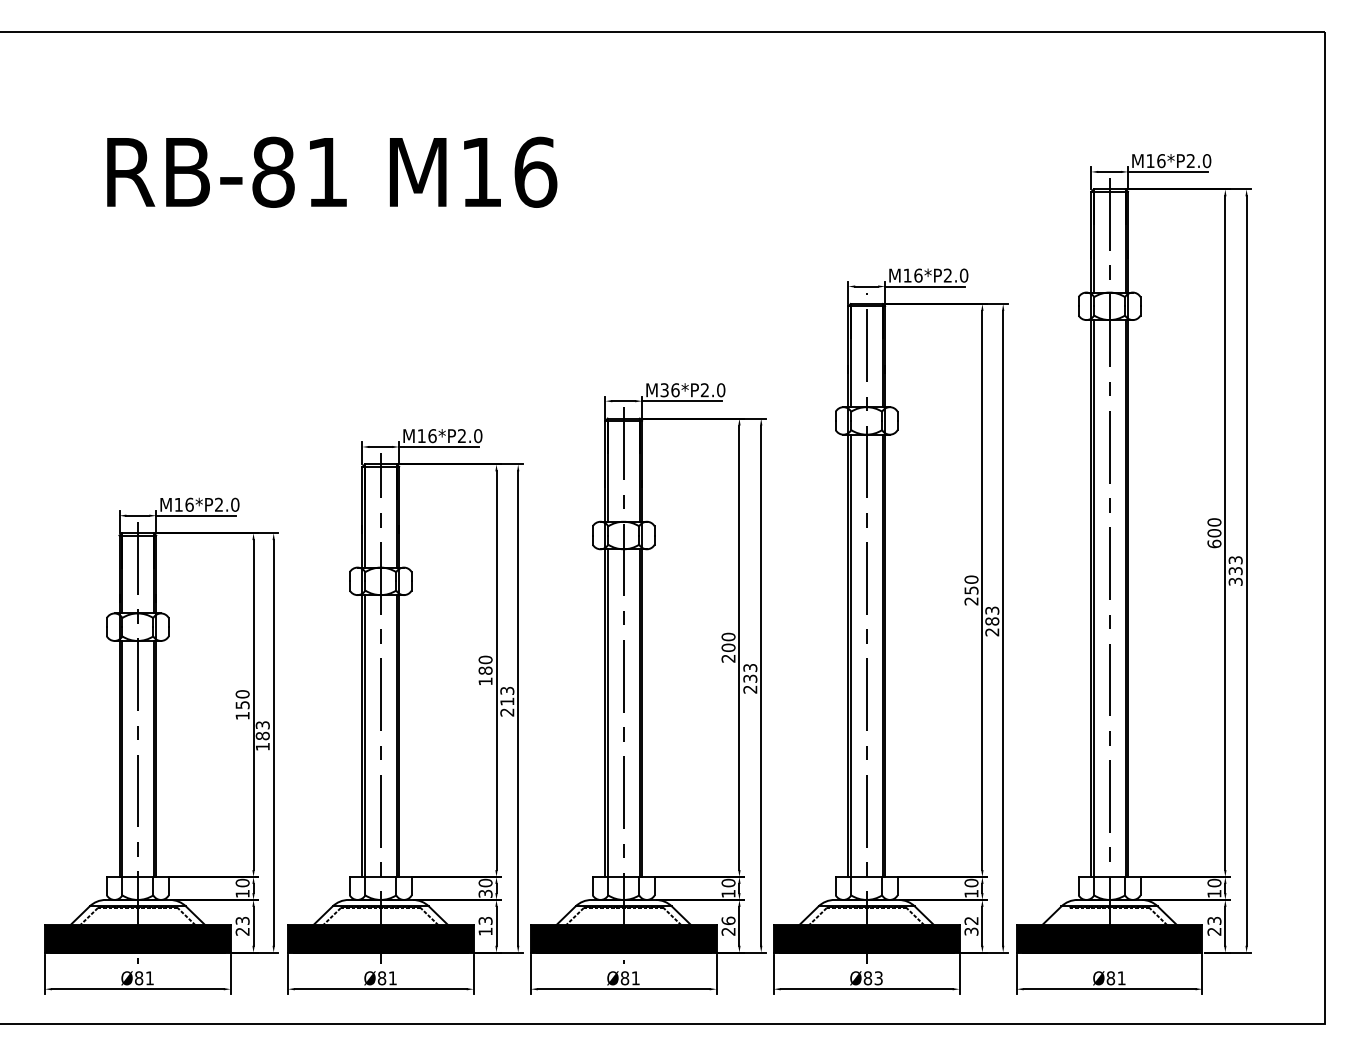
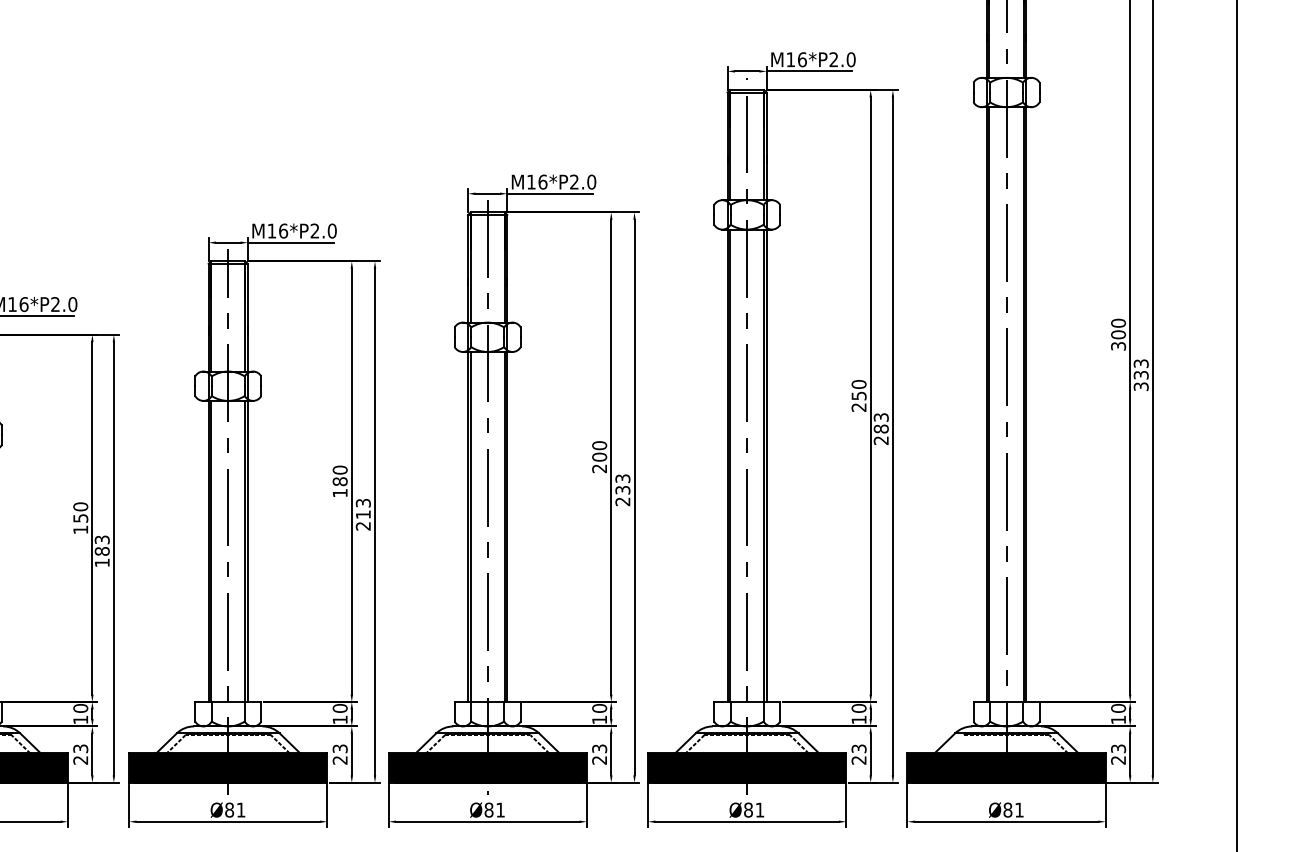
text: (664, 390) -> (531, 182), M36*P2.0 -> M16*P2.0
text: (1214, 543) -> (1118, 345), 600 -> 300
text: (485, 893) -> (340, 719), 30 -> 10
text: (728, 920) -> (599, 748), 26 -> 23
text: (971, 925) -> (859, 753), 32 -> 23
text: (485, 931) -> (340, 760), 13 -> 23
text: (878, 978) -> (759, 810), Ø83 -> Ø81

